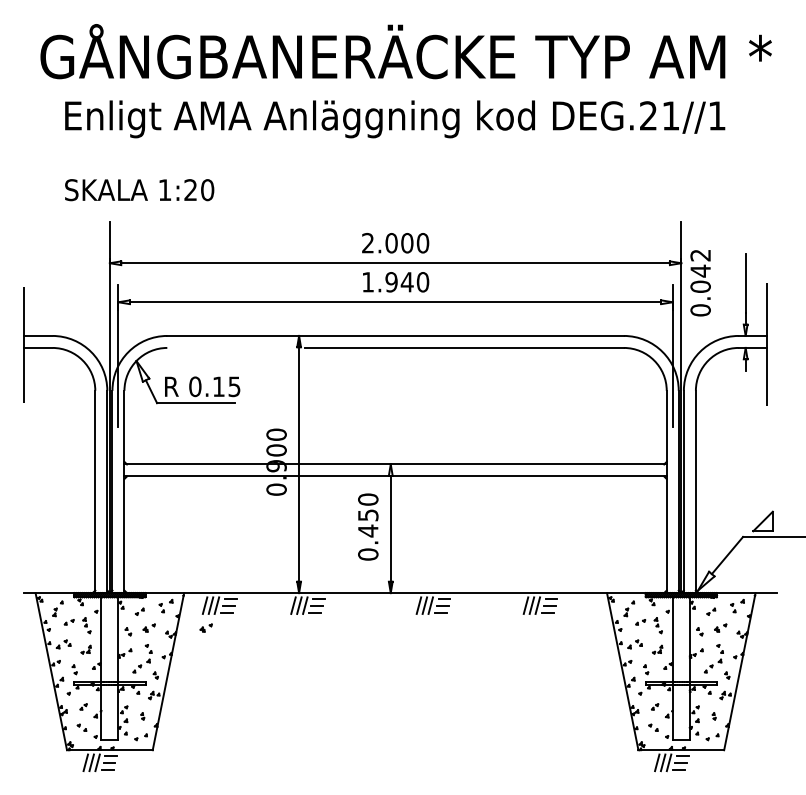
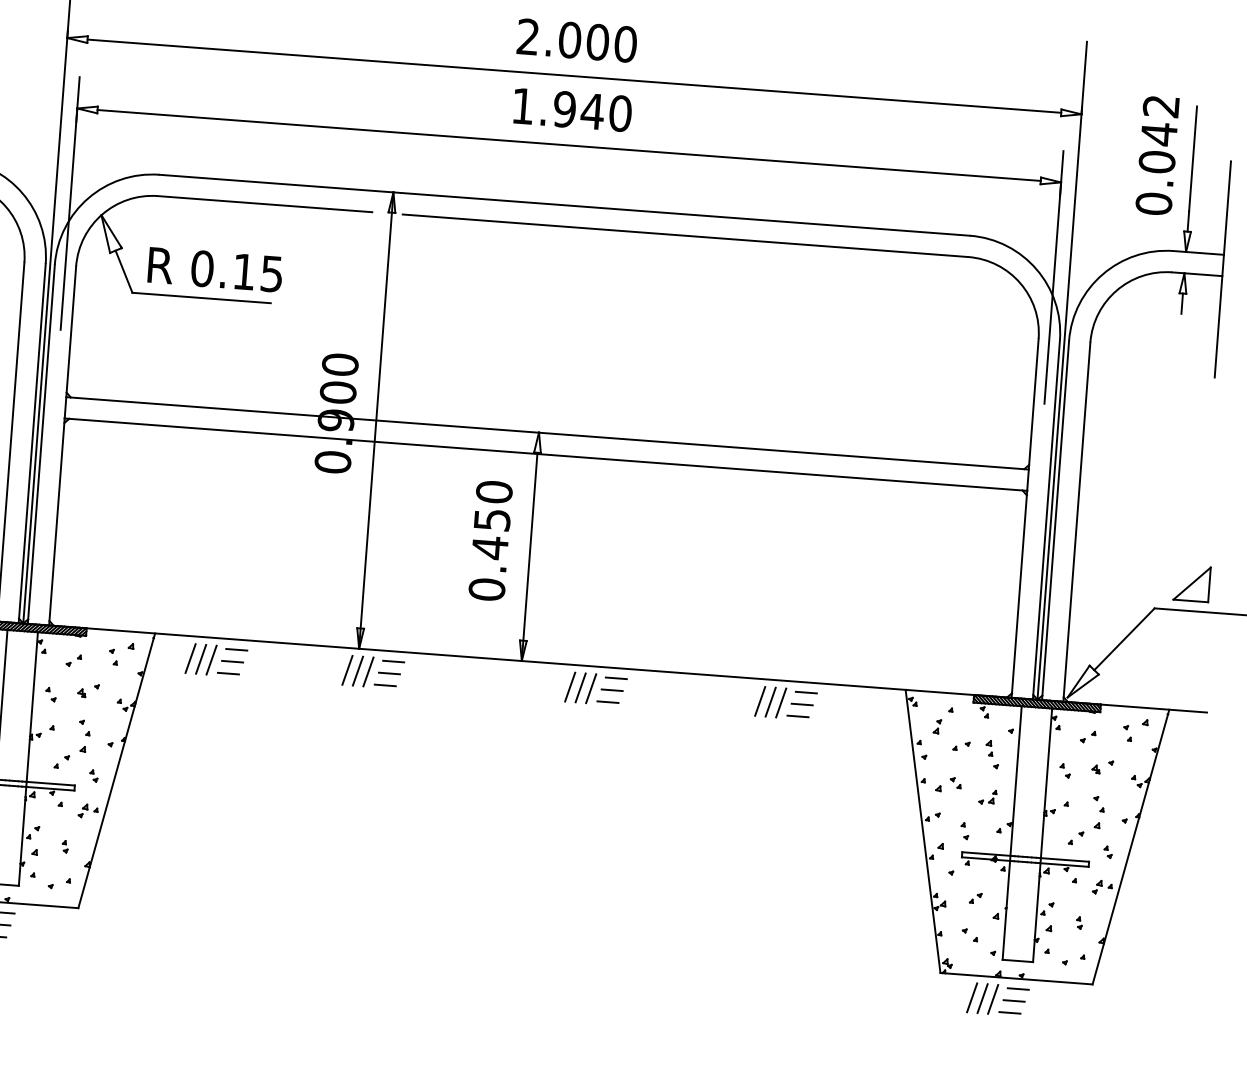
text: (700, 283) -> (1157, 156), moved
line: (227, 347) -> (264, 203), added
part: (205, 627) -> (188, 697), removed

